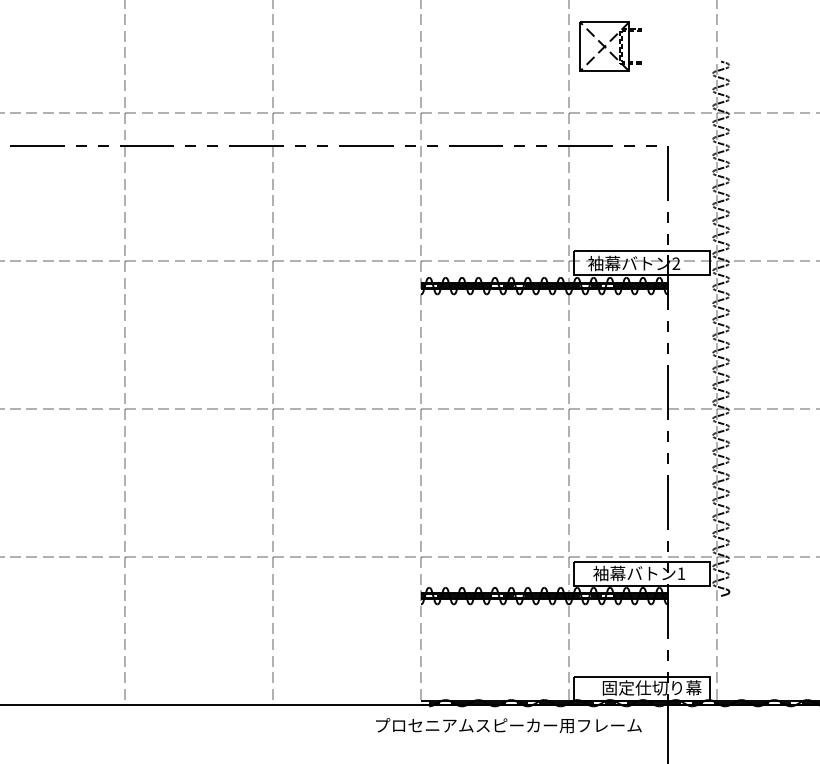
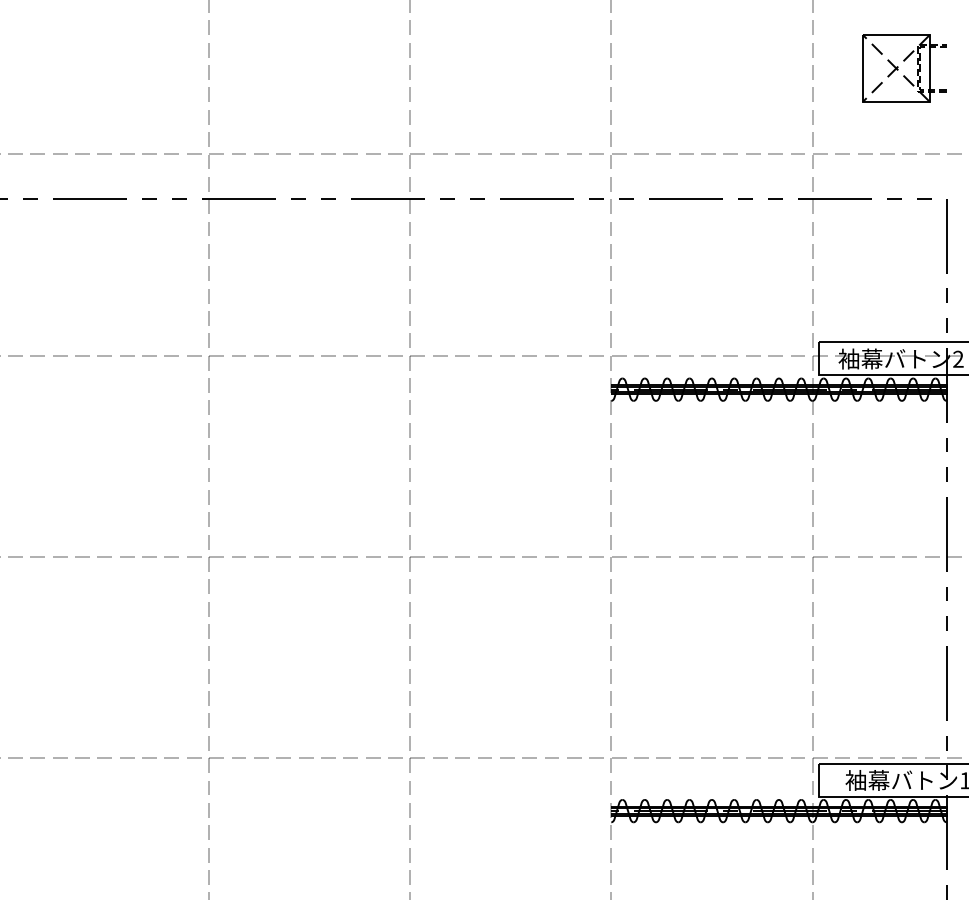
part: (610, 46) -> (904, 68), moved

